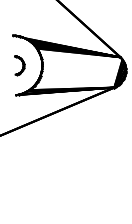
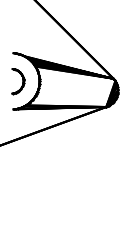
part: (19, 65) -> (18, 81), size x1.43

